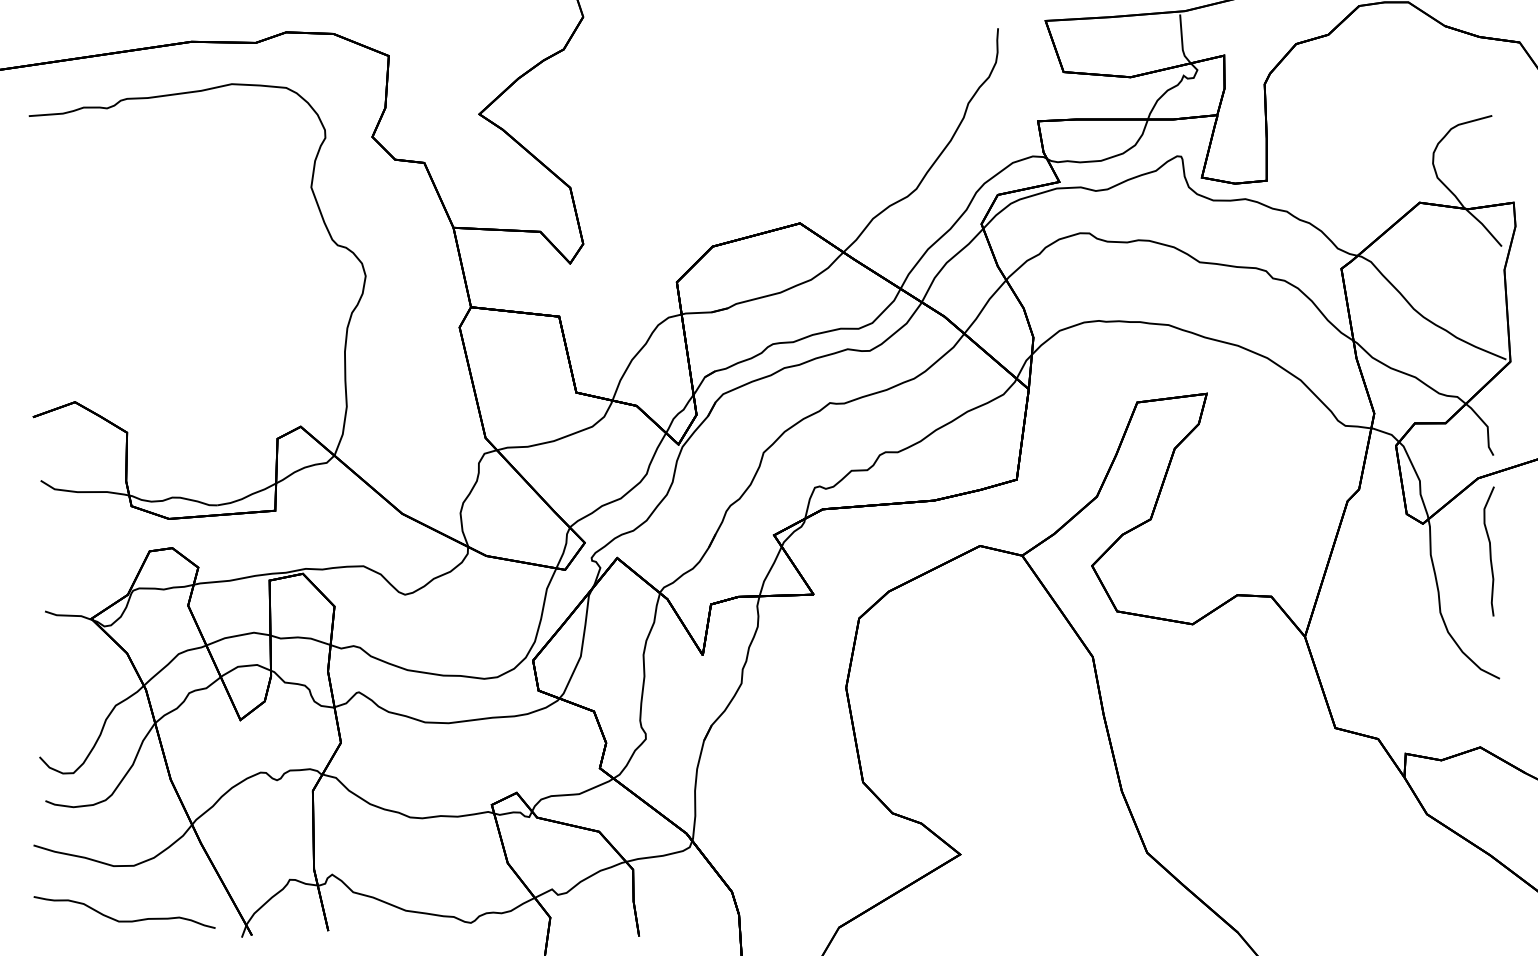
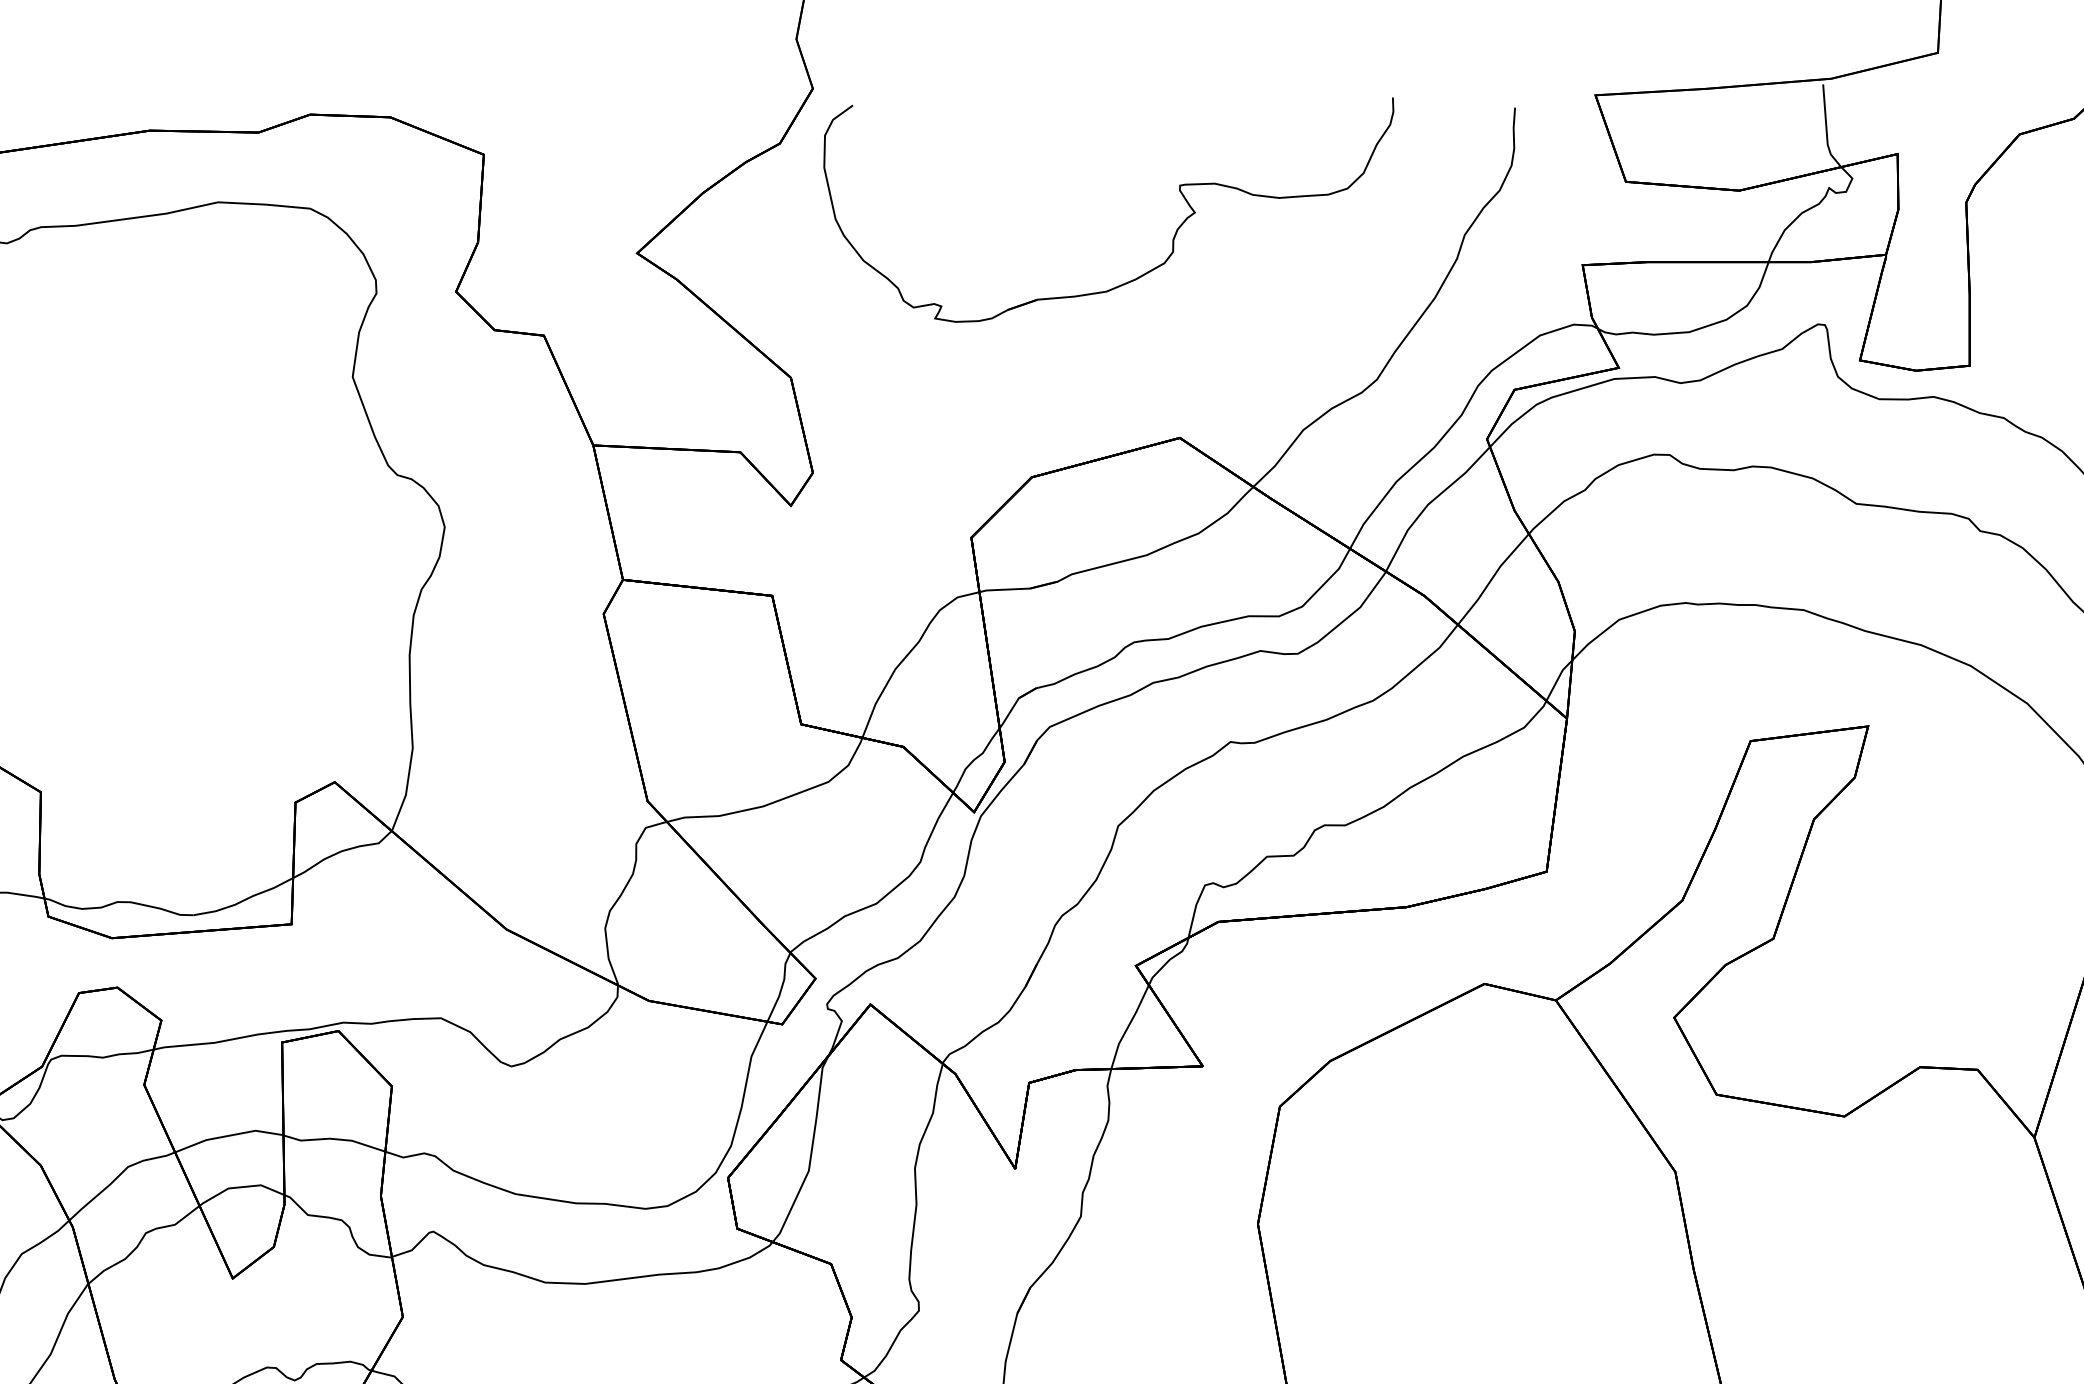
part: (796, 102) -> (1173, 233), added

